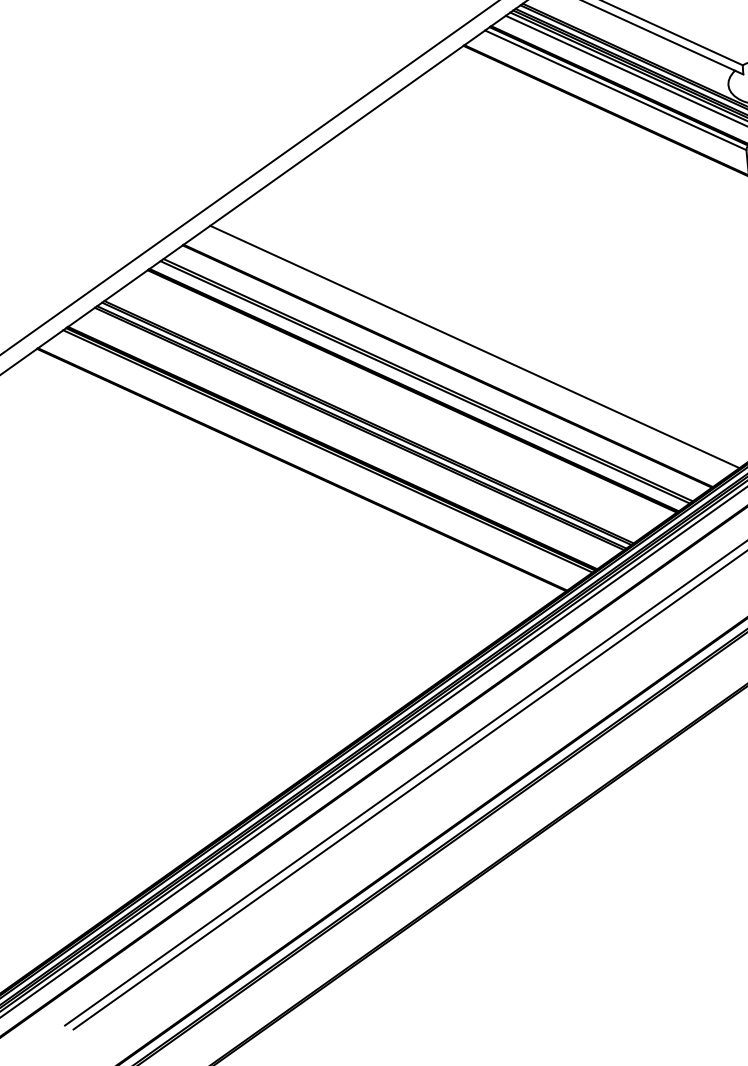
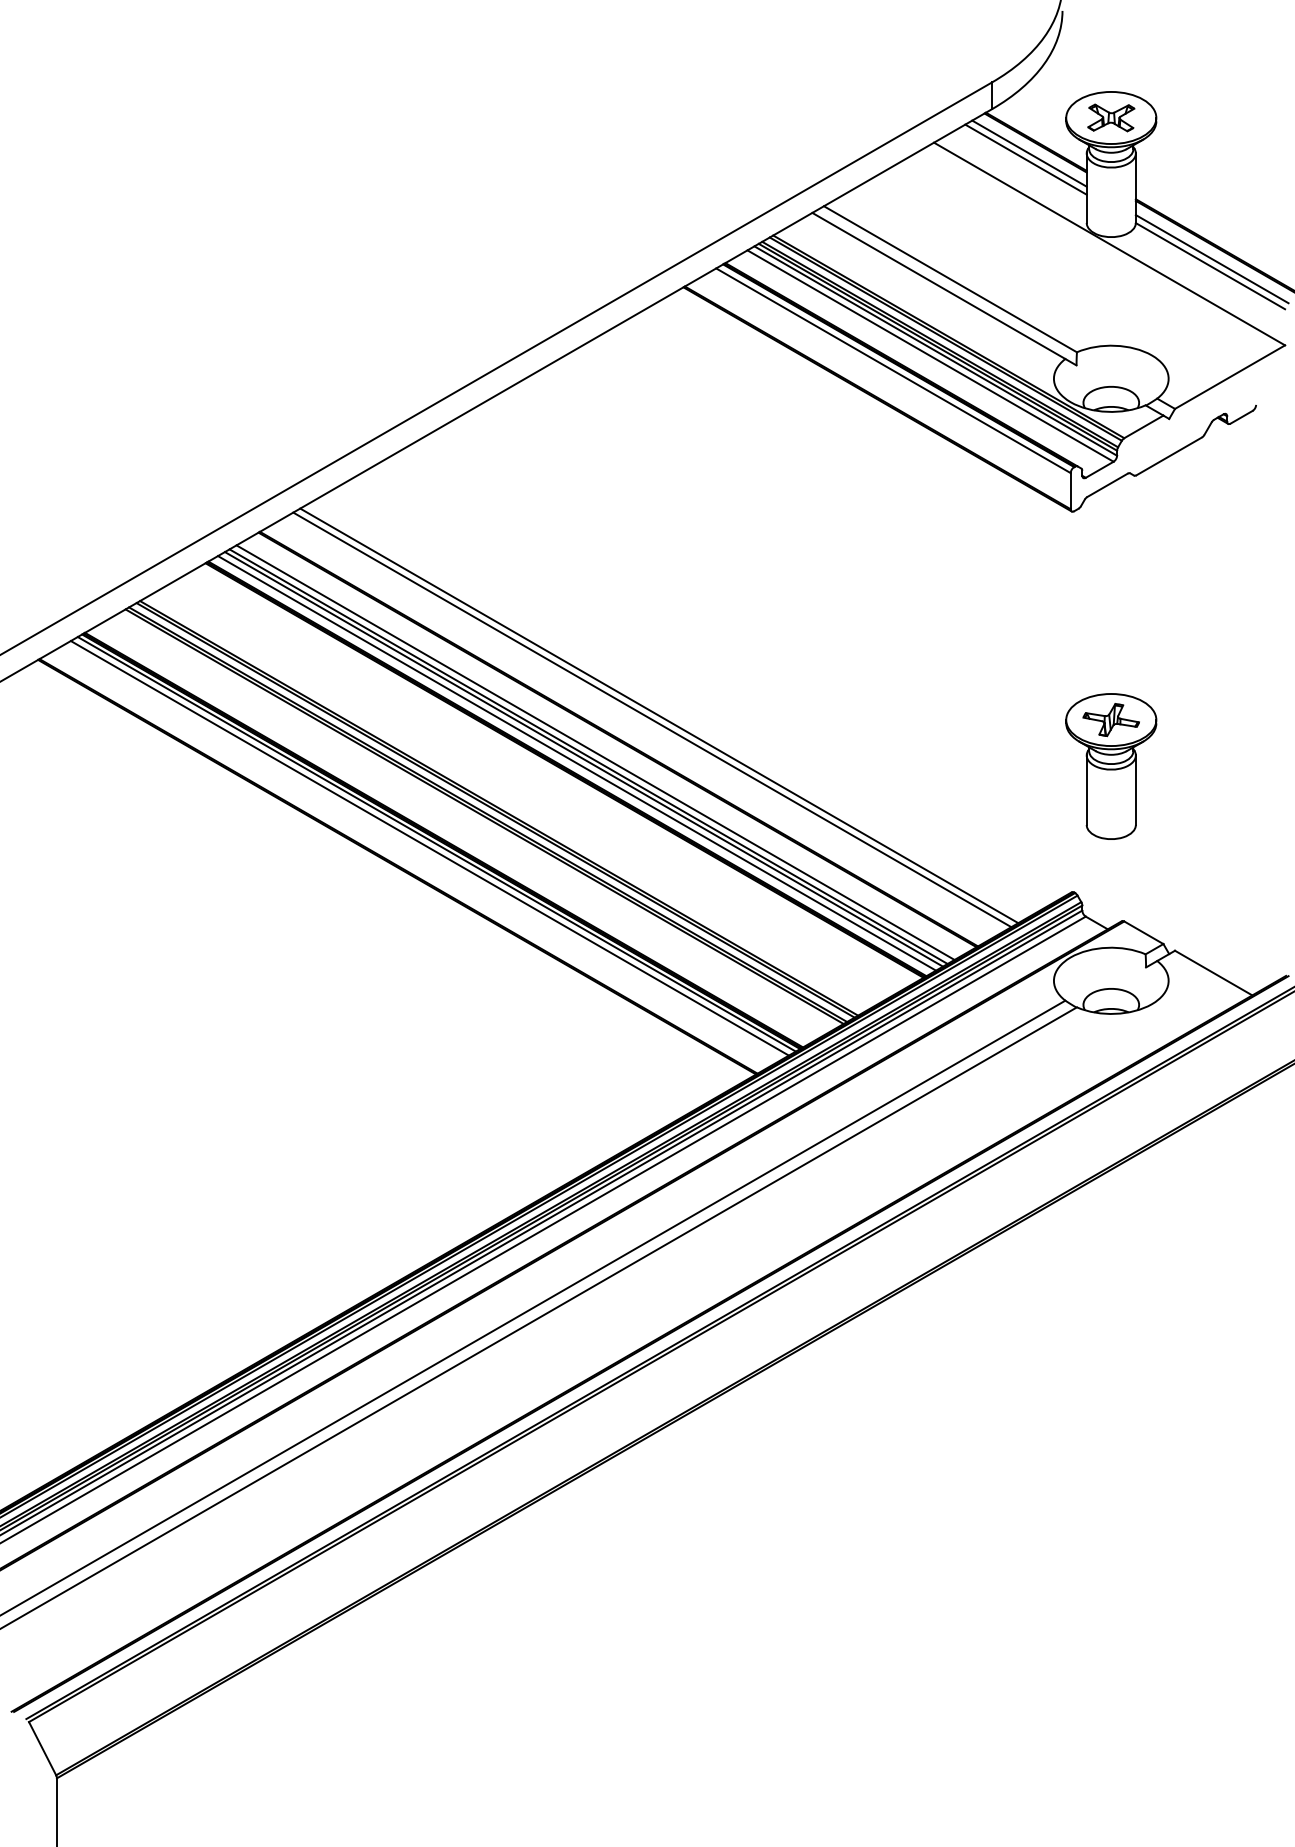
line: (470, 349) -> (652, 719), added
line: (432, 376) -> (595, 752), added
line: (420, 385) -> (577, 763), added
line: (323, 454) -> (429, 848), added

